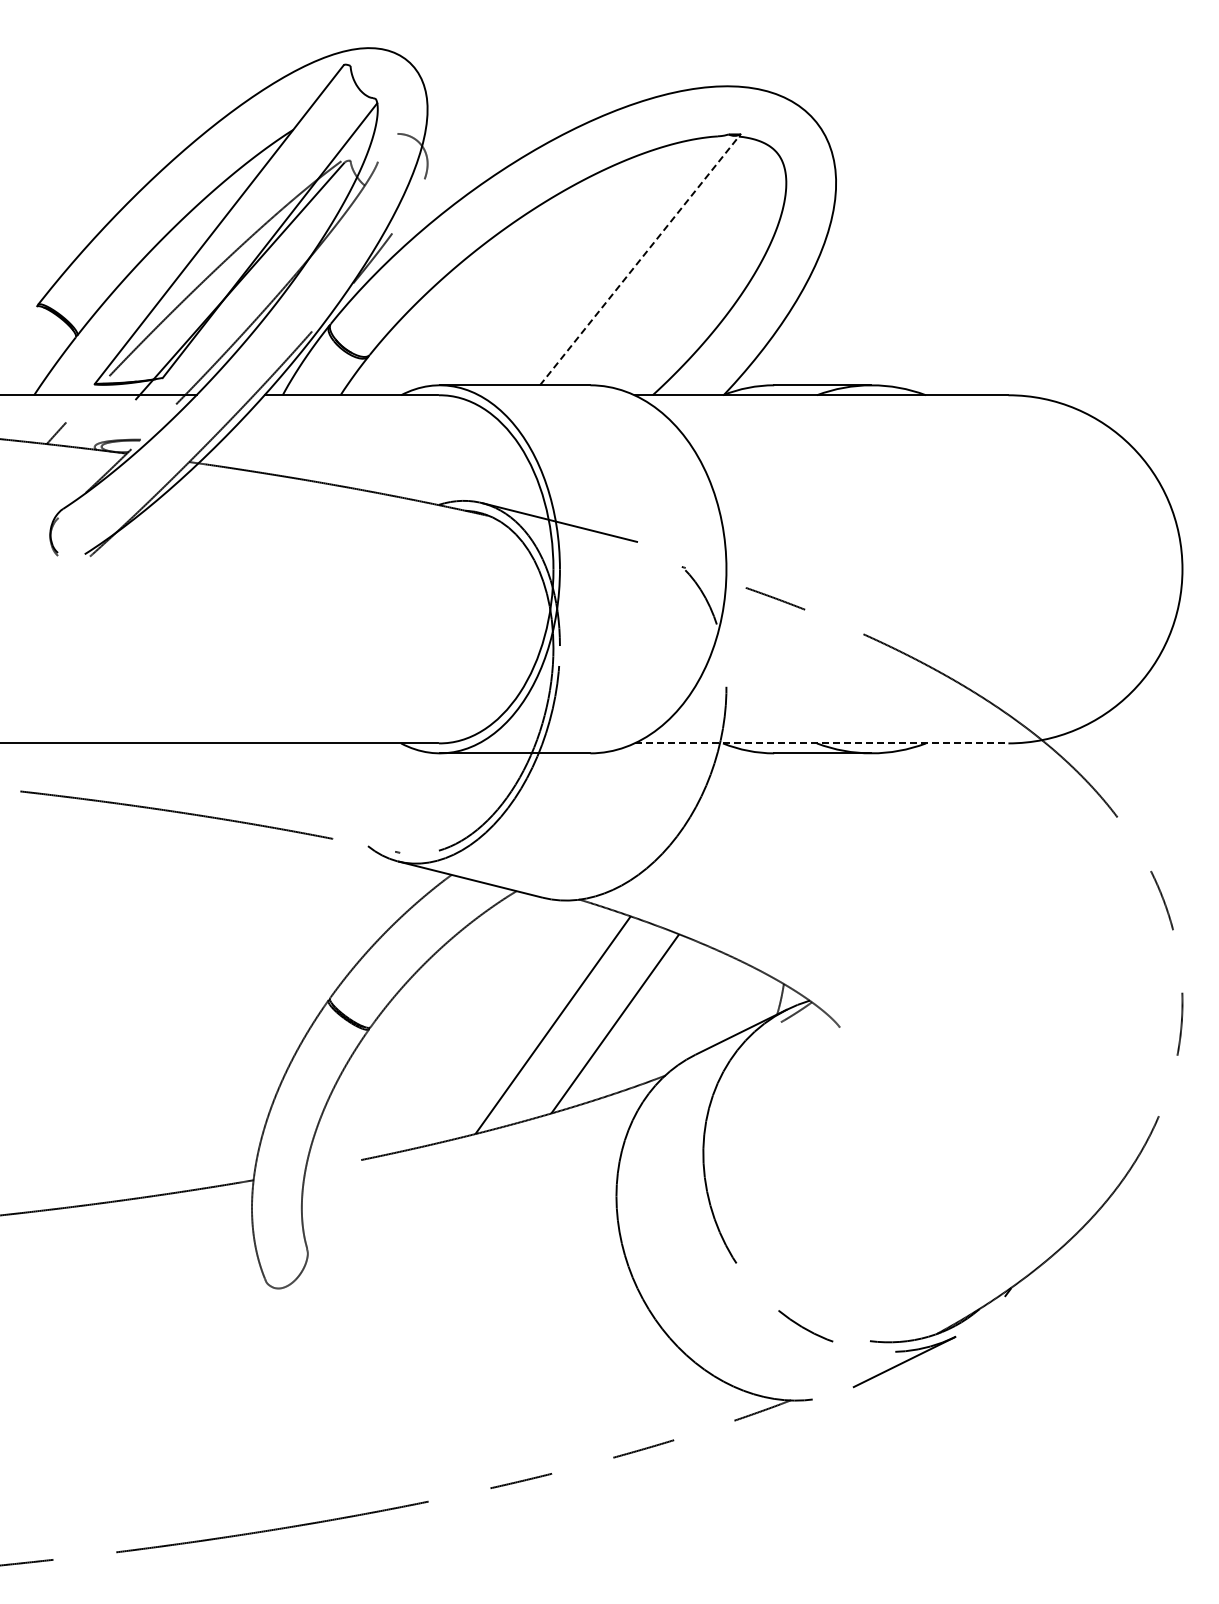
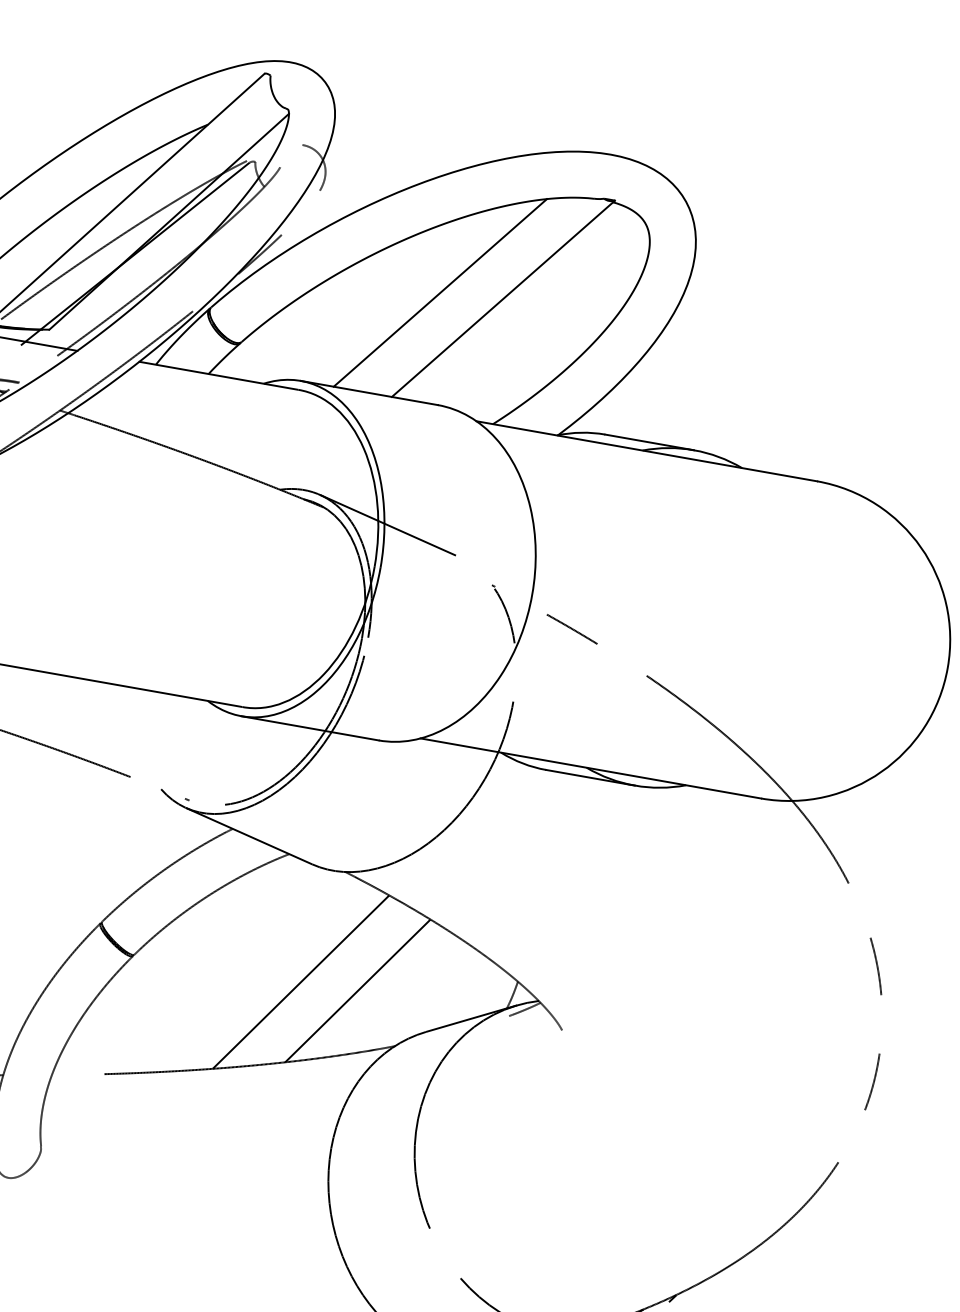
line: (640, 259) -> (503, 298), dashed -> solid
line: (571, 265) -> (439, 292), added
line: (821, 743) -> (590, 768), dashed -> solid

